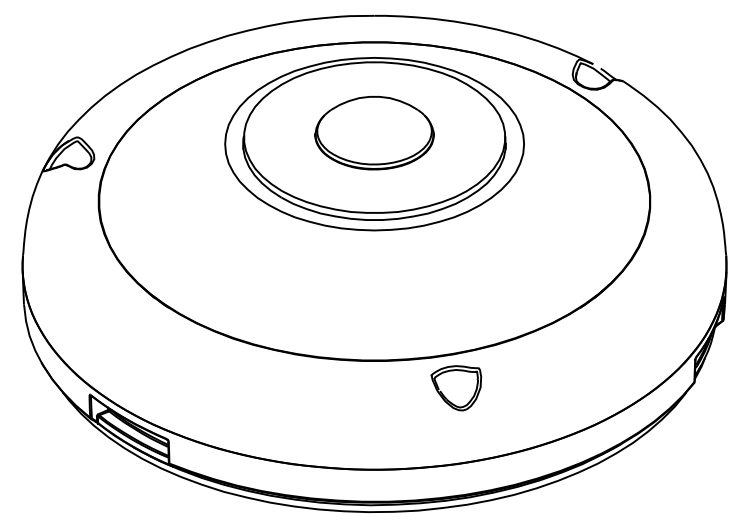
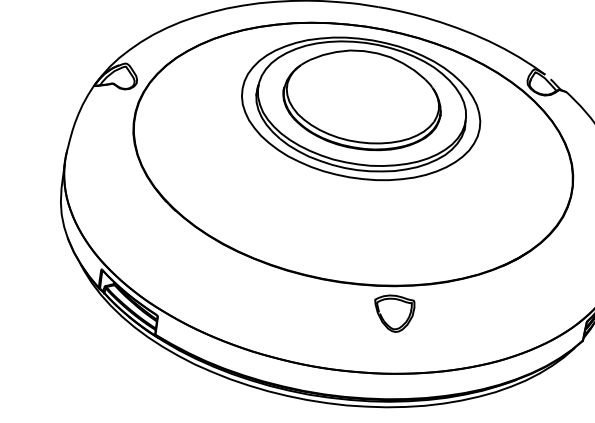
part: (374, 132) -> (362, 99), size x1.67

